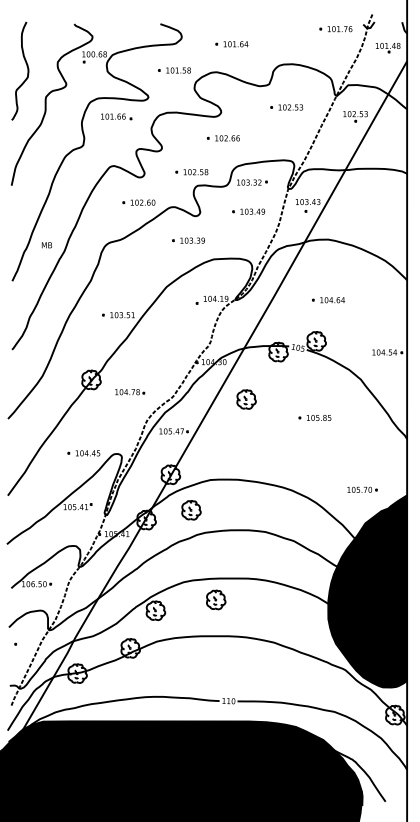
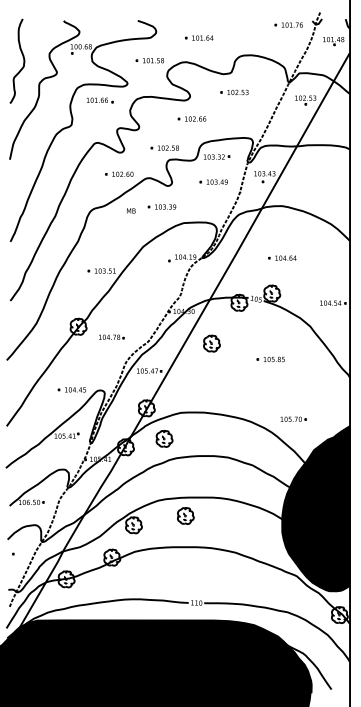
part: (286, 107) -> (234, 92), moved
text: (47, 244) -> (131, 210), moved
part: (362, 488) -> (293, 418), moved

